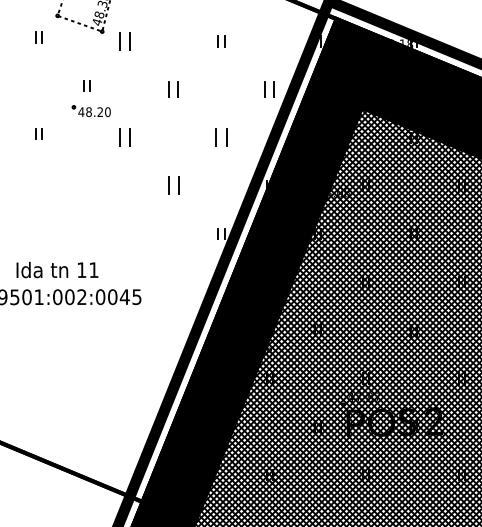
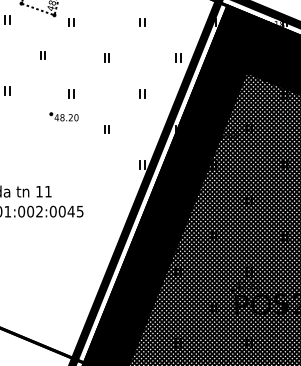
part: (124, 41) -> (70, 22), size x0.62
part: (172, 89) -> (106, 58), size x0.71
part: (269, 89) -> (178, 58), size x0.71
part: (90, 110) -> (63, 116), moved
part: (124, 137) -> (70, 93), size x0.62
part: (221, 137) -> (142, 93), size x0.62
part: (172, 185) -> (106, 129), size x0.62

